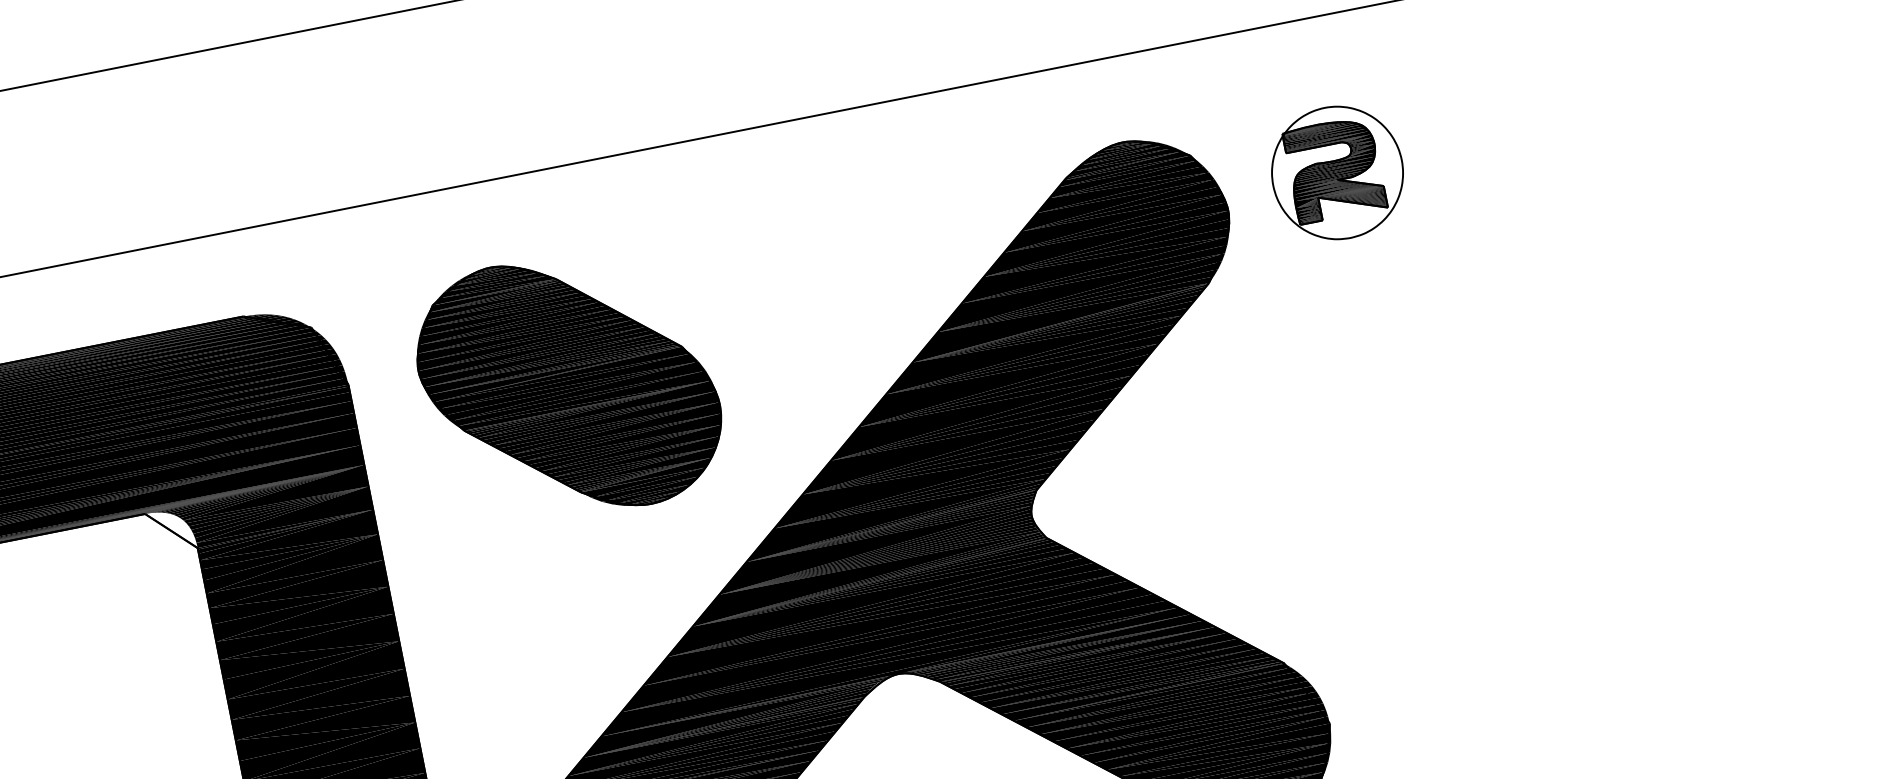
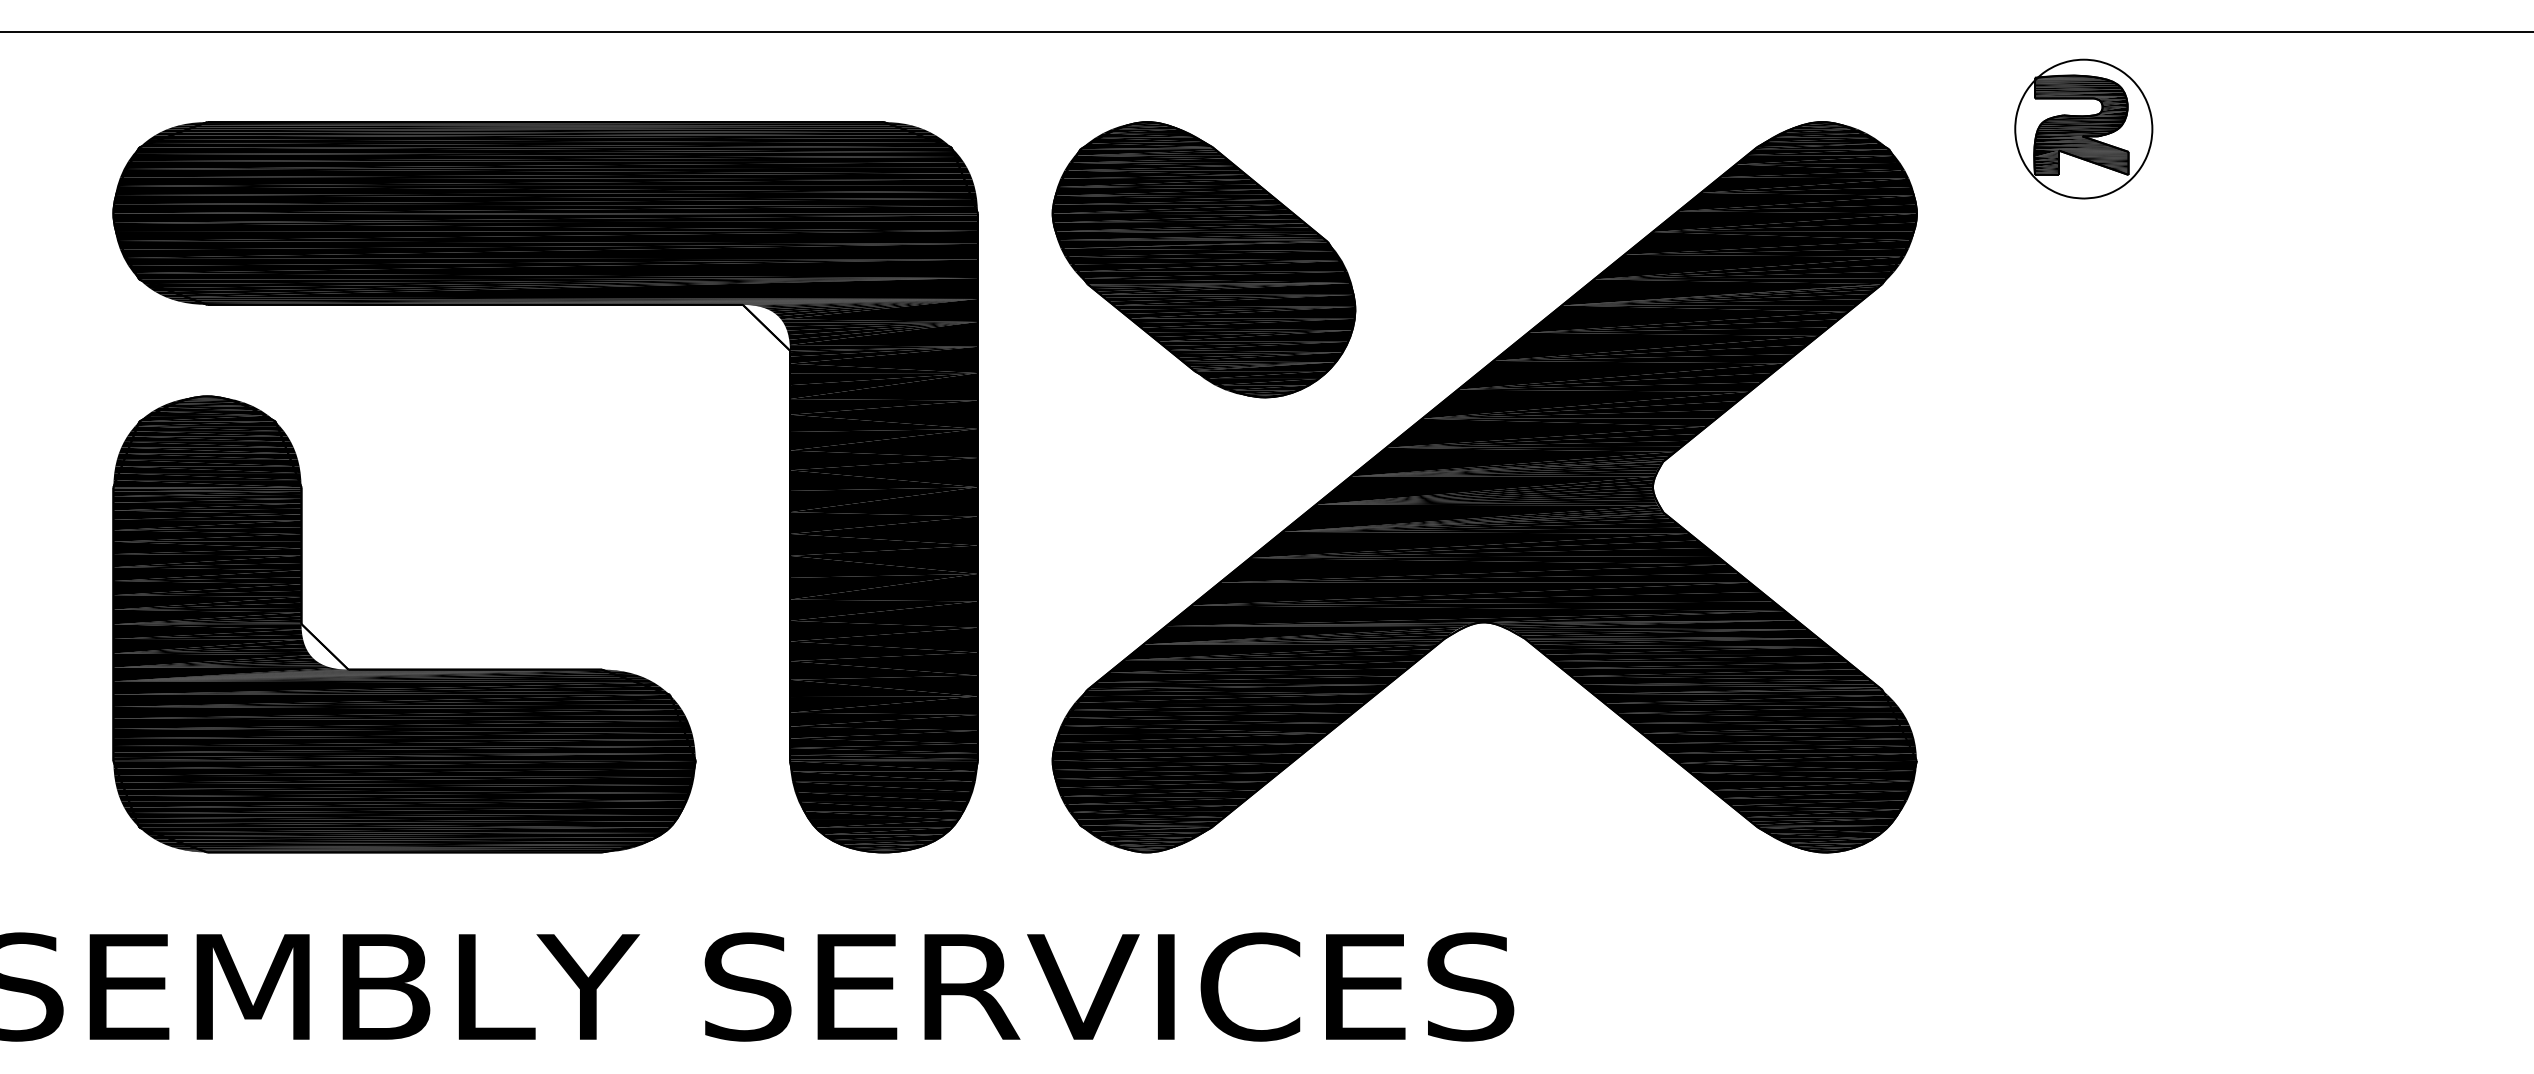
part: (1337, 172) -> (2083, 128), moved

